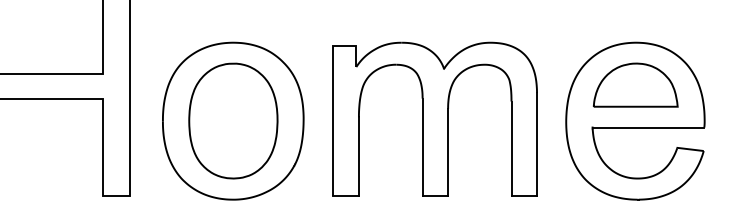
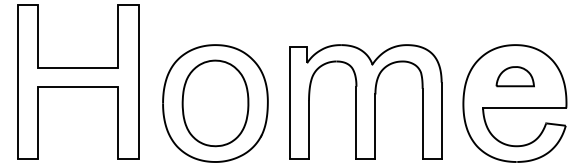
part: (636, 84) -> (515, 76), size x0.6

